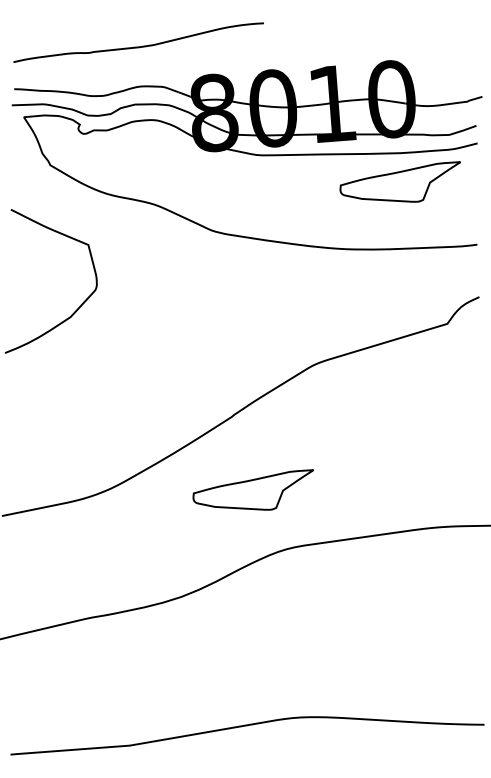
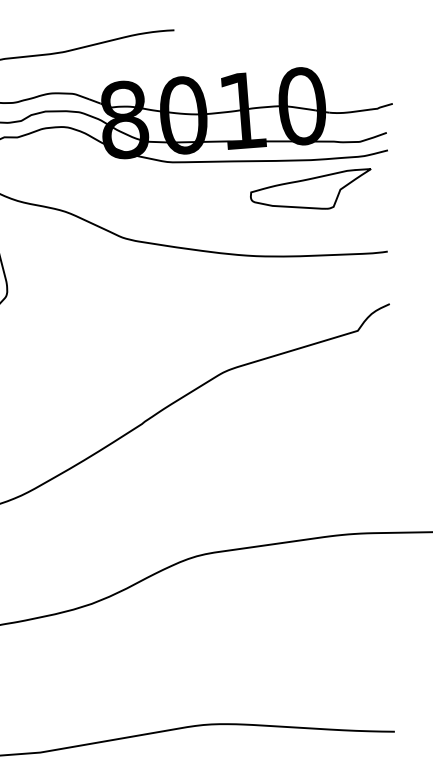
part: (252, 489) -> (162, 496), removed

